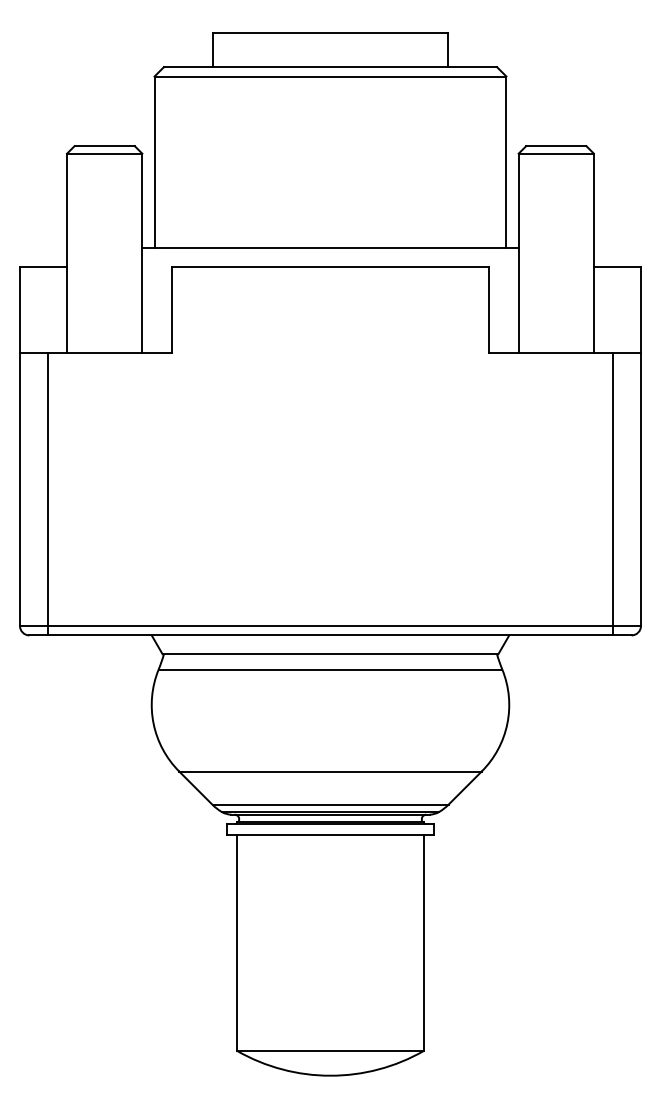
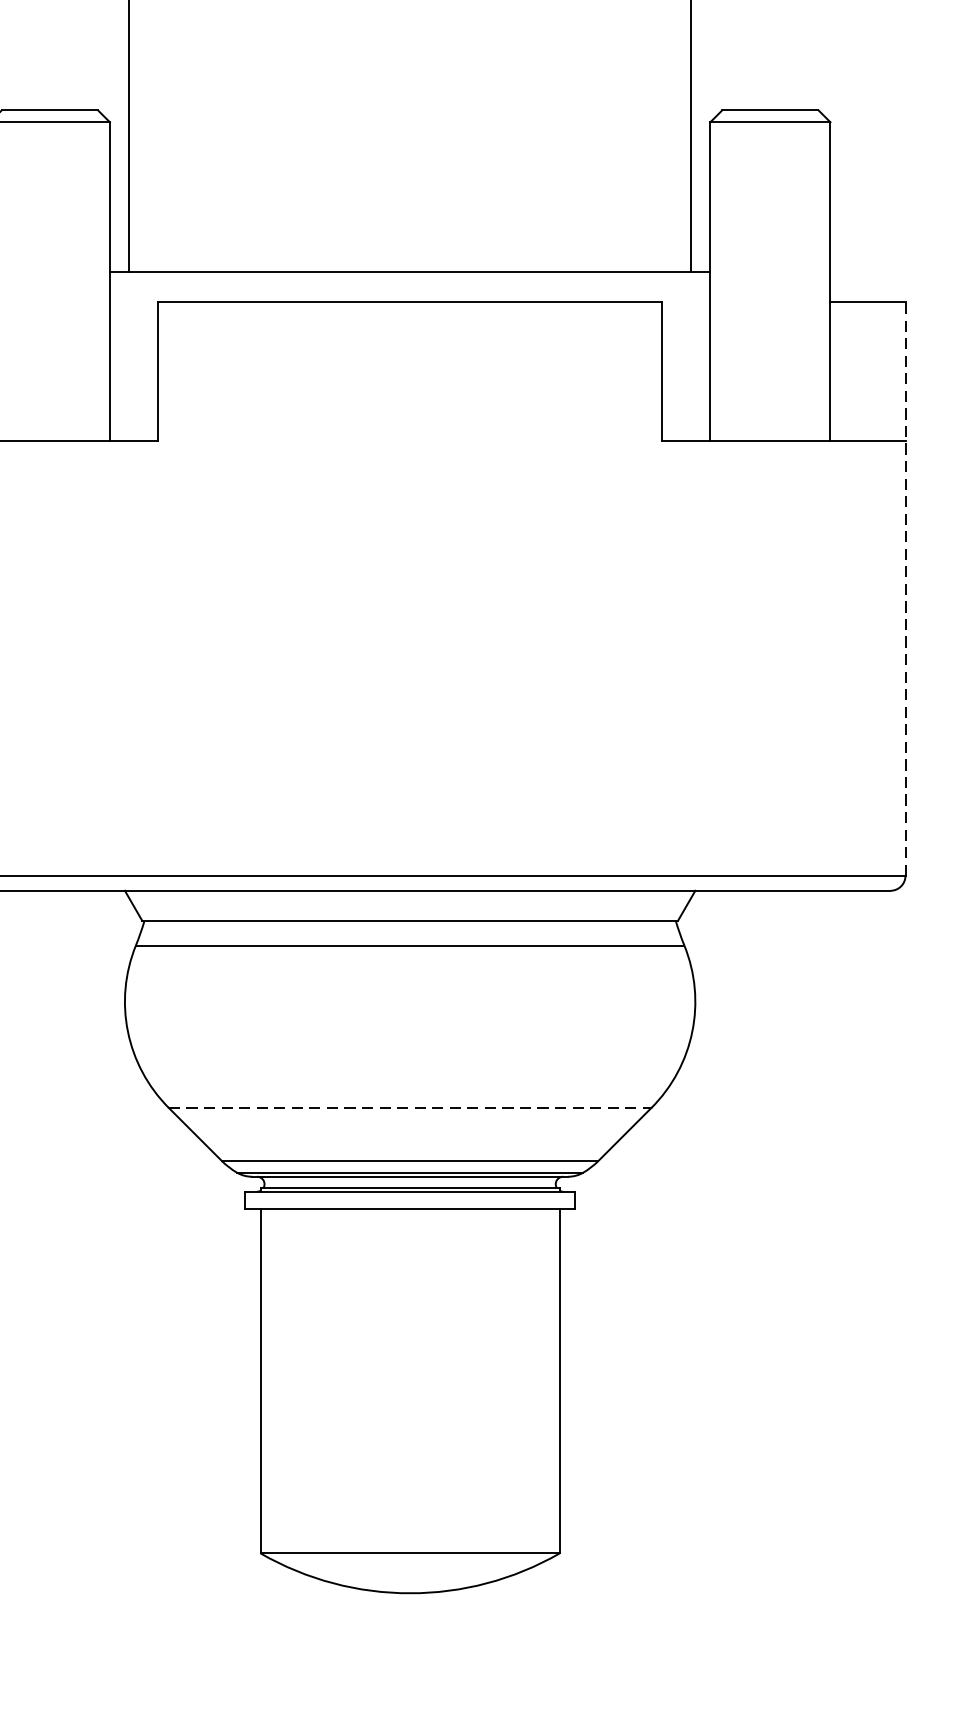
line: (640, 446) -> (904, 589), solid -> dashed
line: (612, 494) -> (860, 666), removed
line: (330, 771) -> (410, 1107), solid -> dashed

